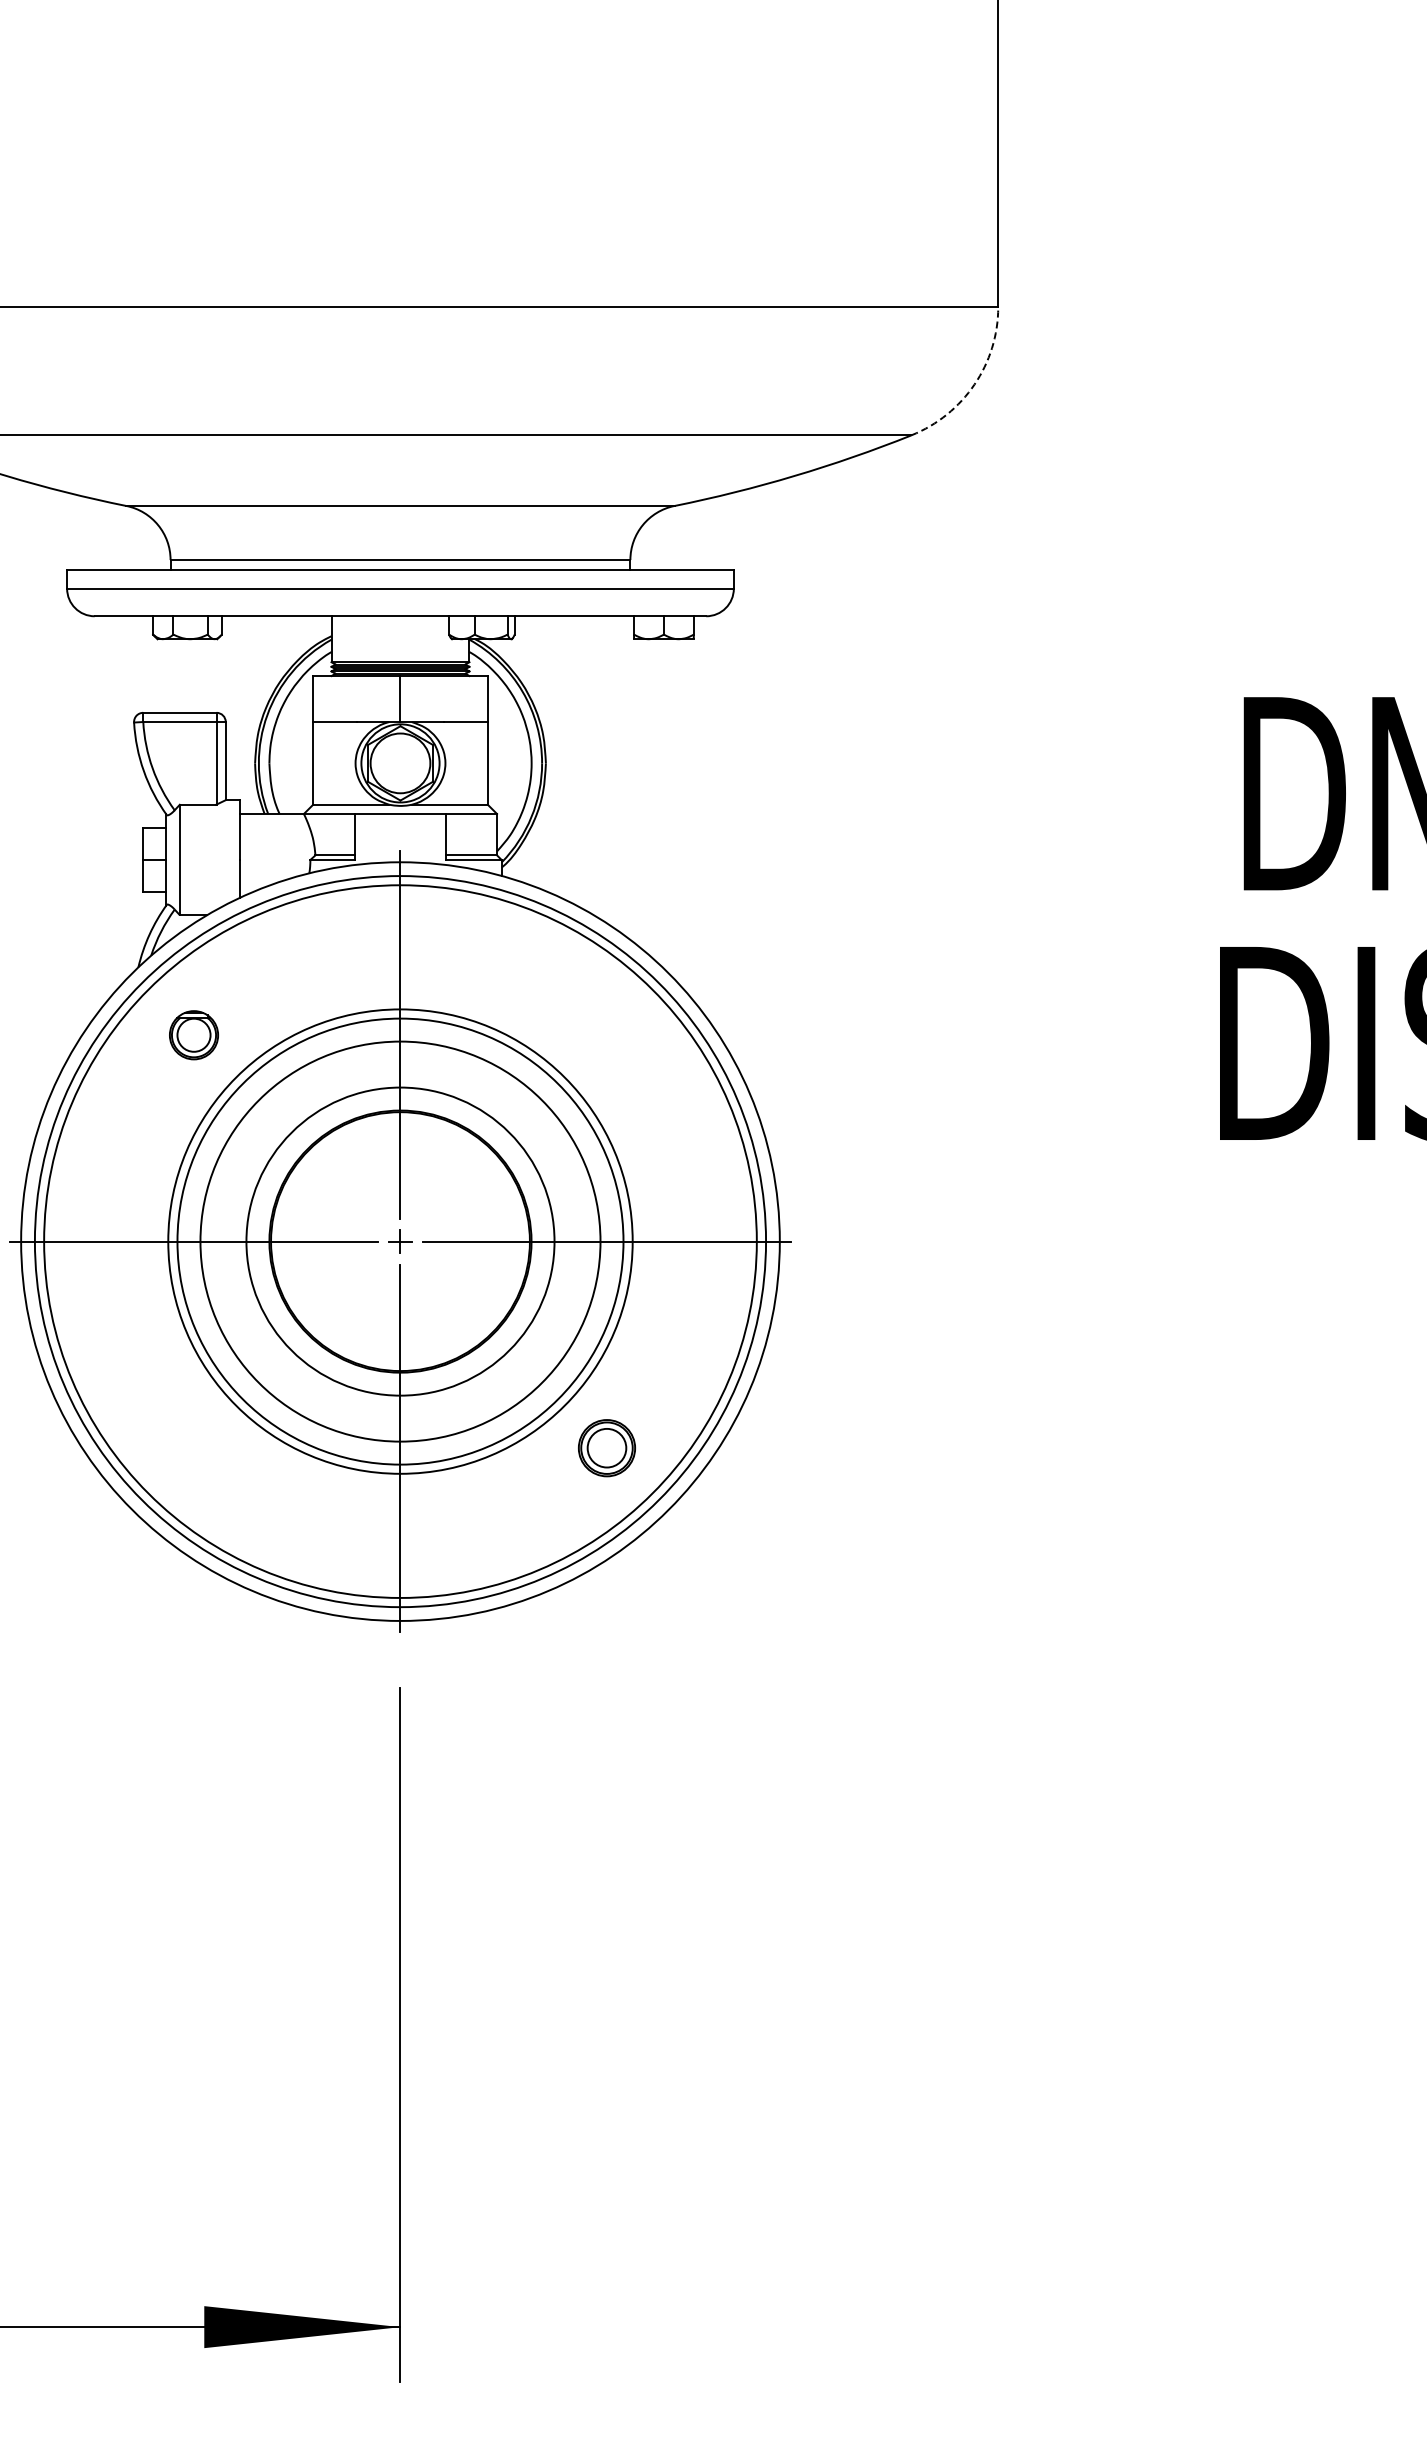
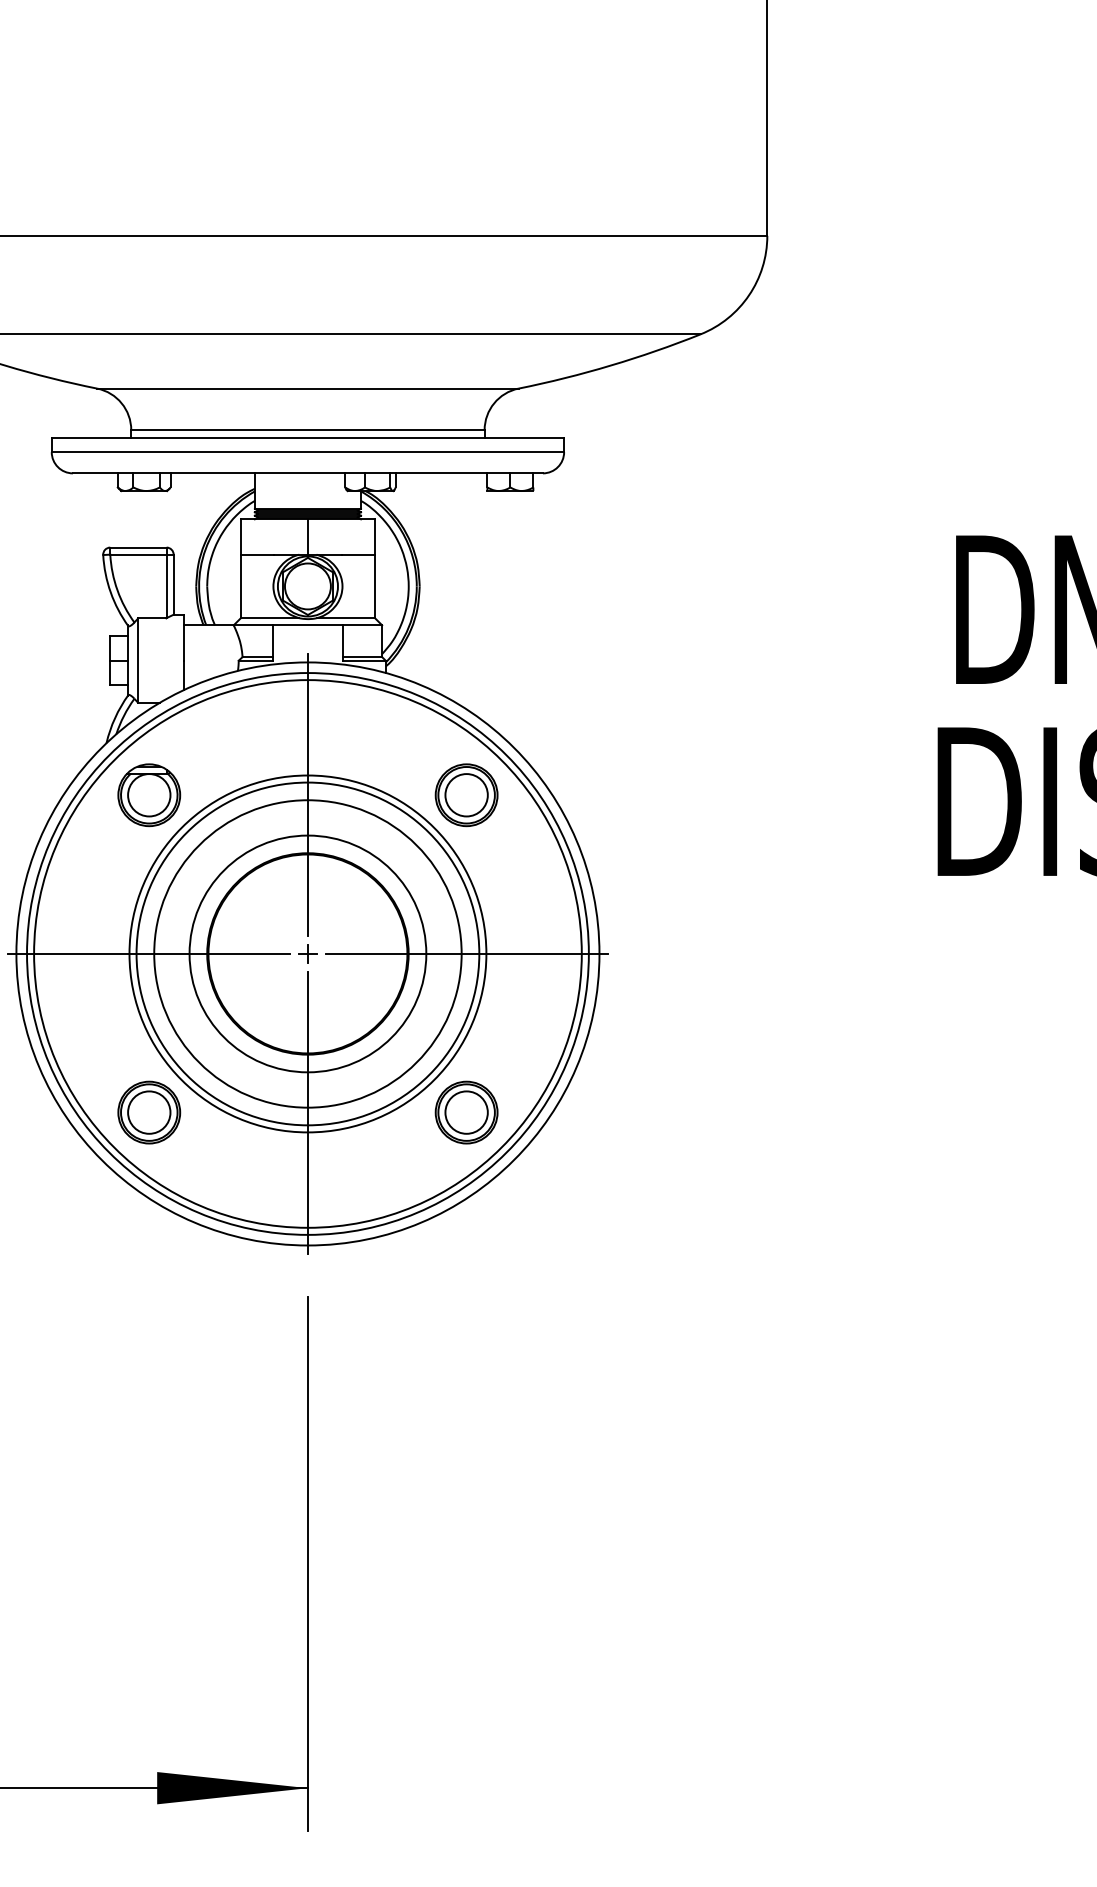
arc: (974, 384) -> (749, 295), dashed -> solid
part: (193, 1035) -> (148, 795), size x1.67
part: (606, 1035) -> (466, 795), added
part: (193, 1448) -> (148, 1112), added
part: (606, 1448) -> (466, 1112), size x1.43

